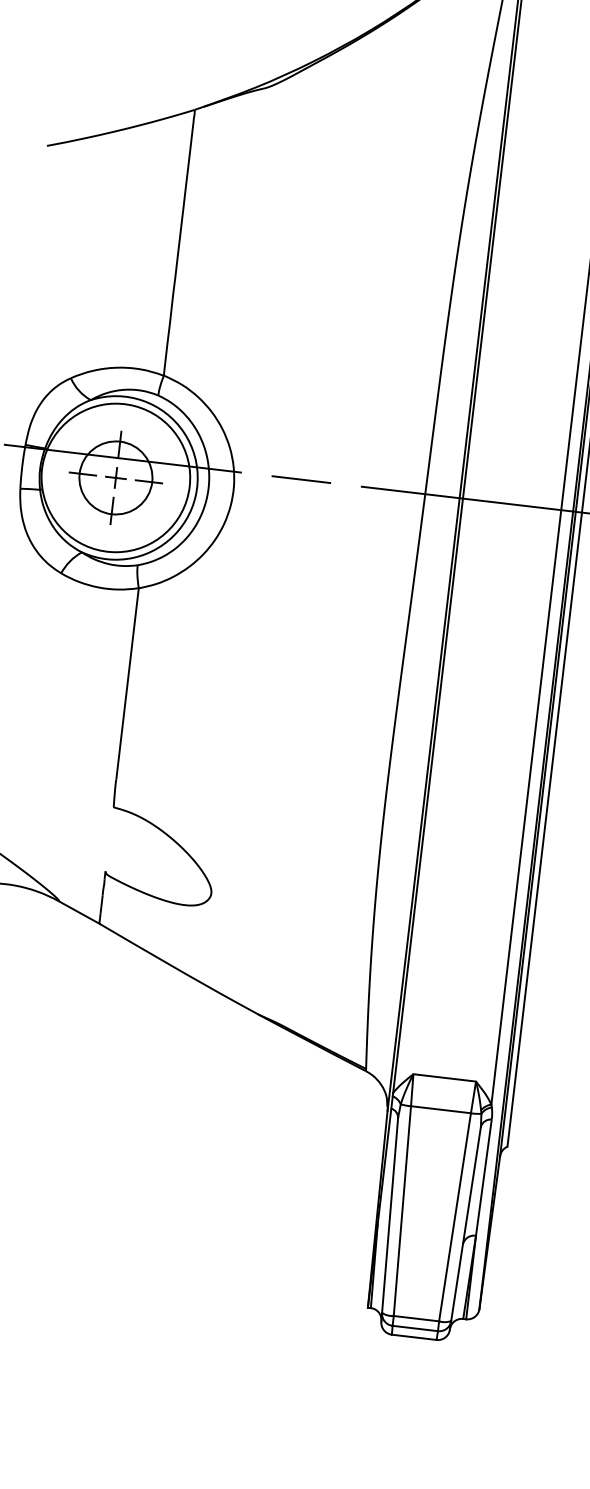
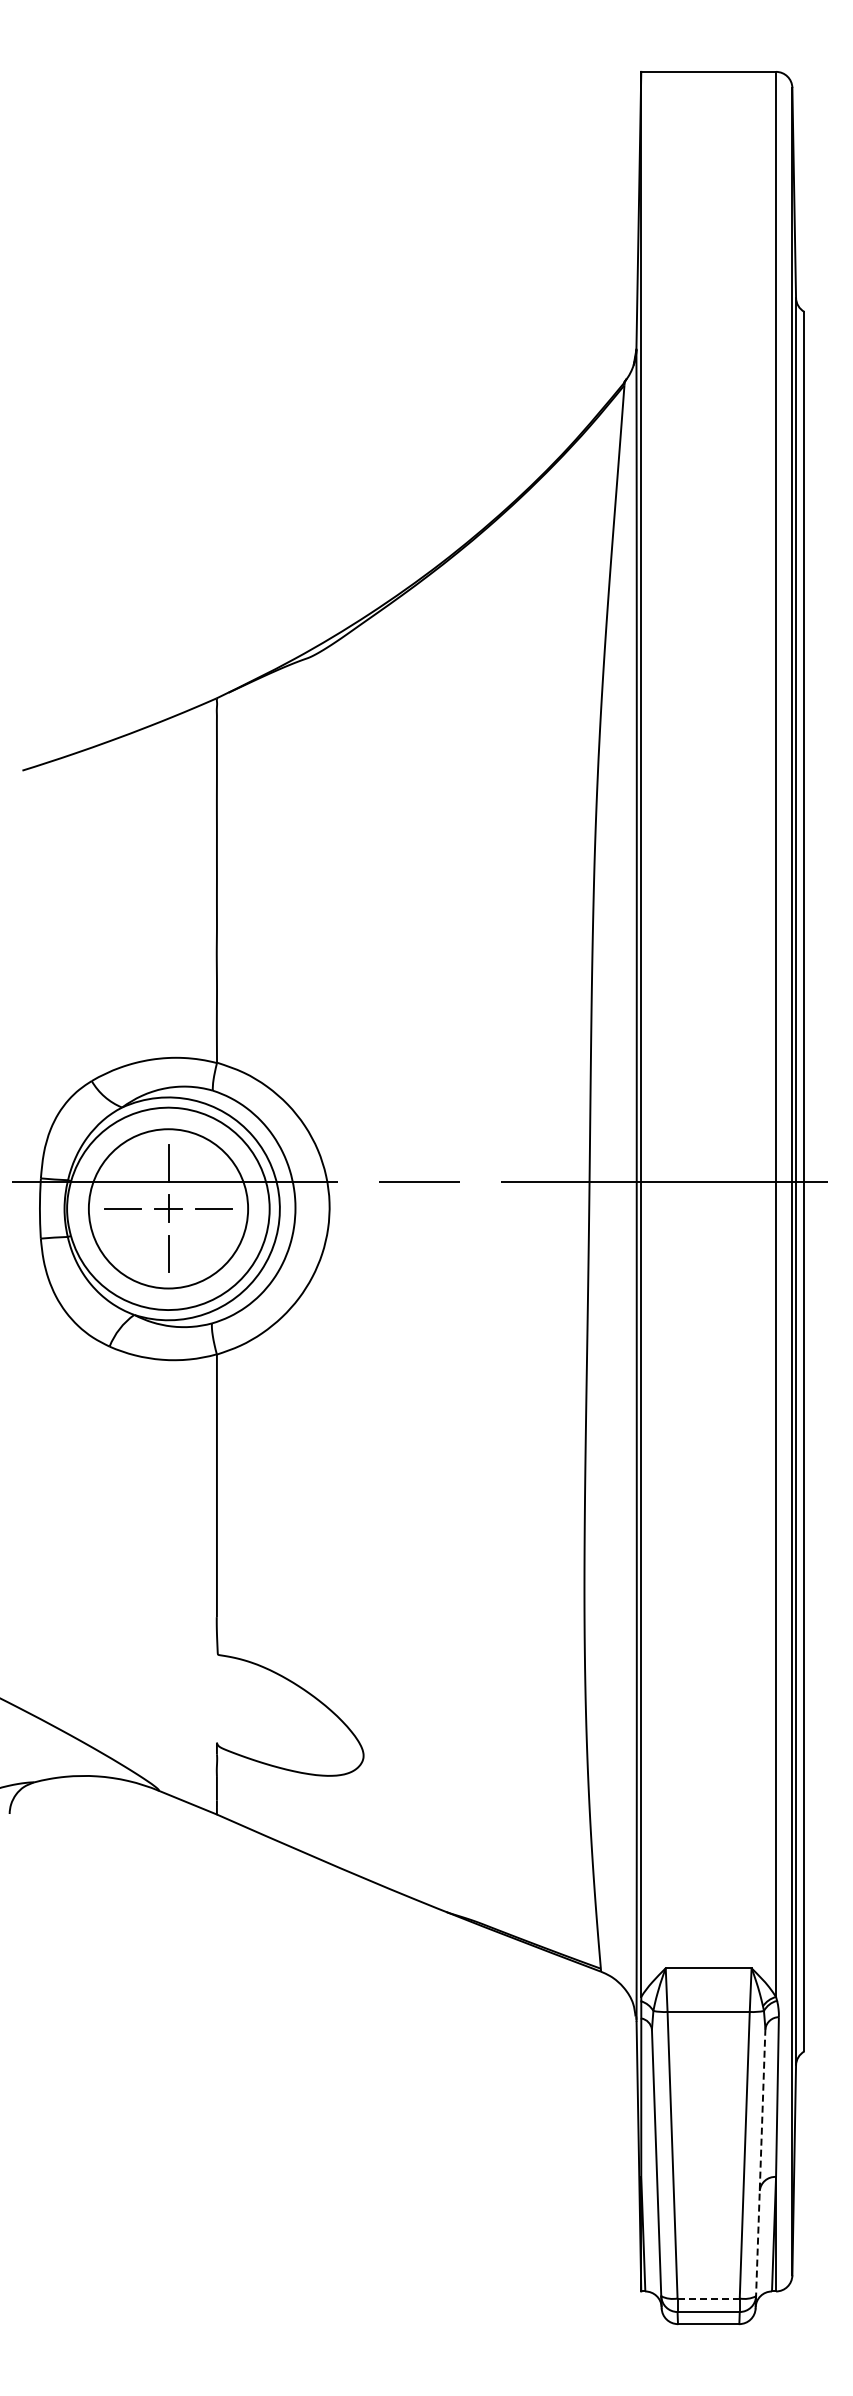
circle: (115, 477) -> (168, 1208), size x1.6
line: (465, 1223) -> (760, 2162), solid -> dashed
line: (416, 1318) -> (708, 2298), solid -> dashed

